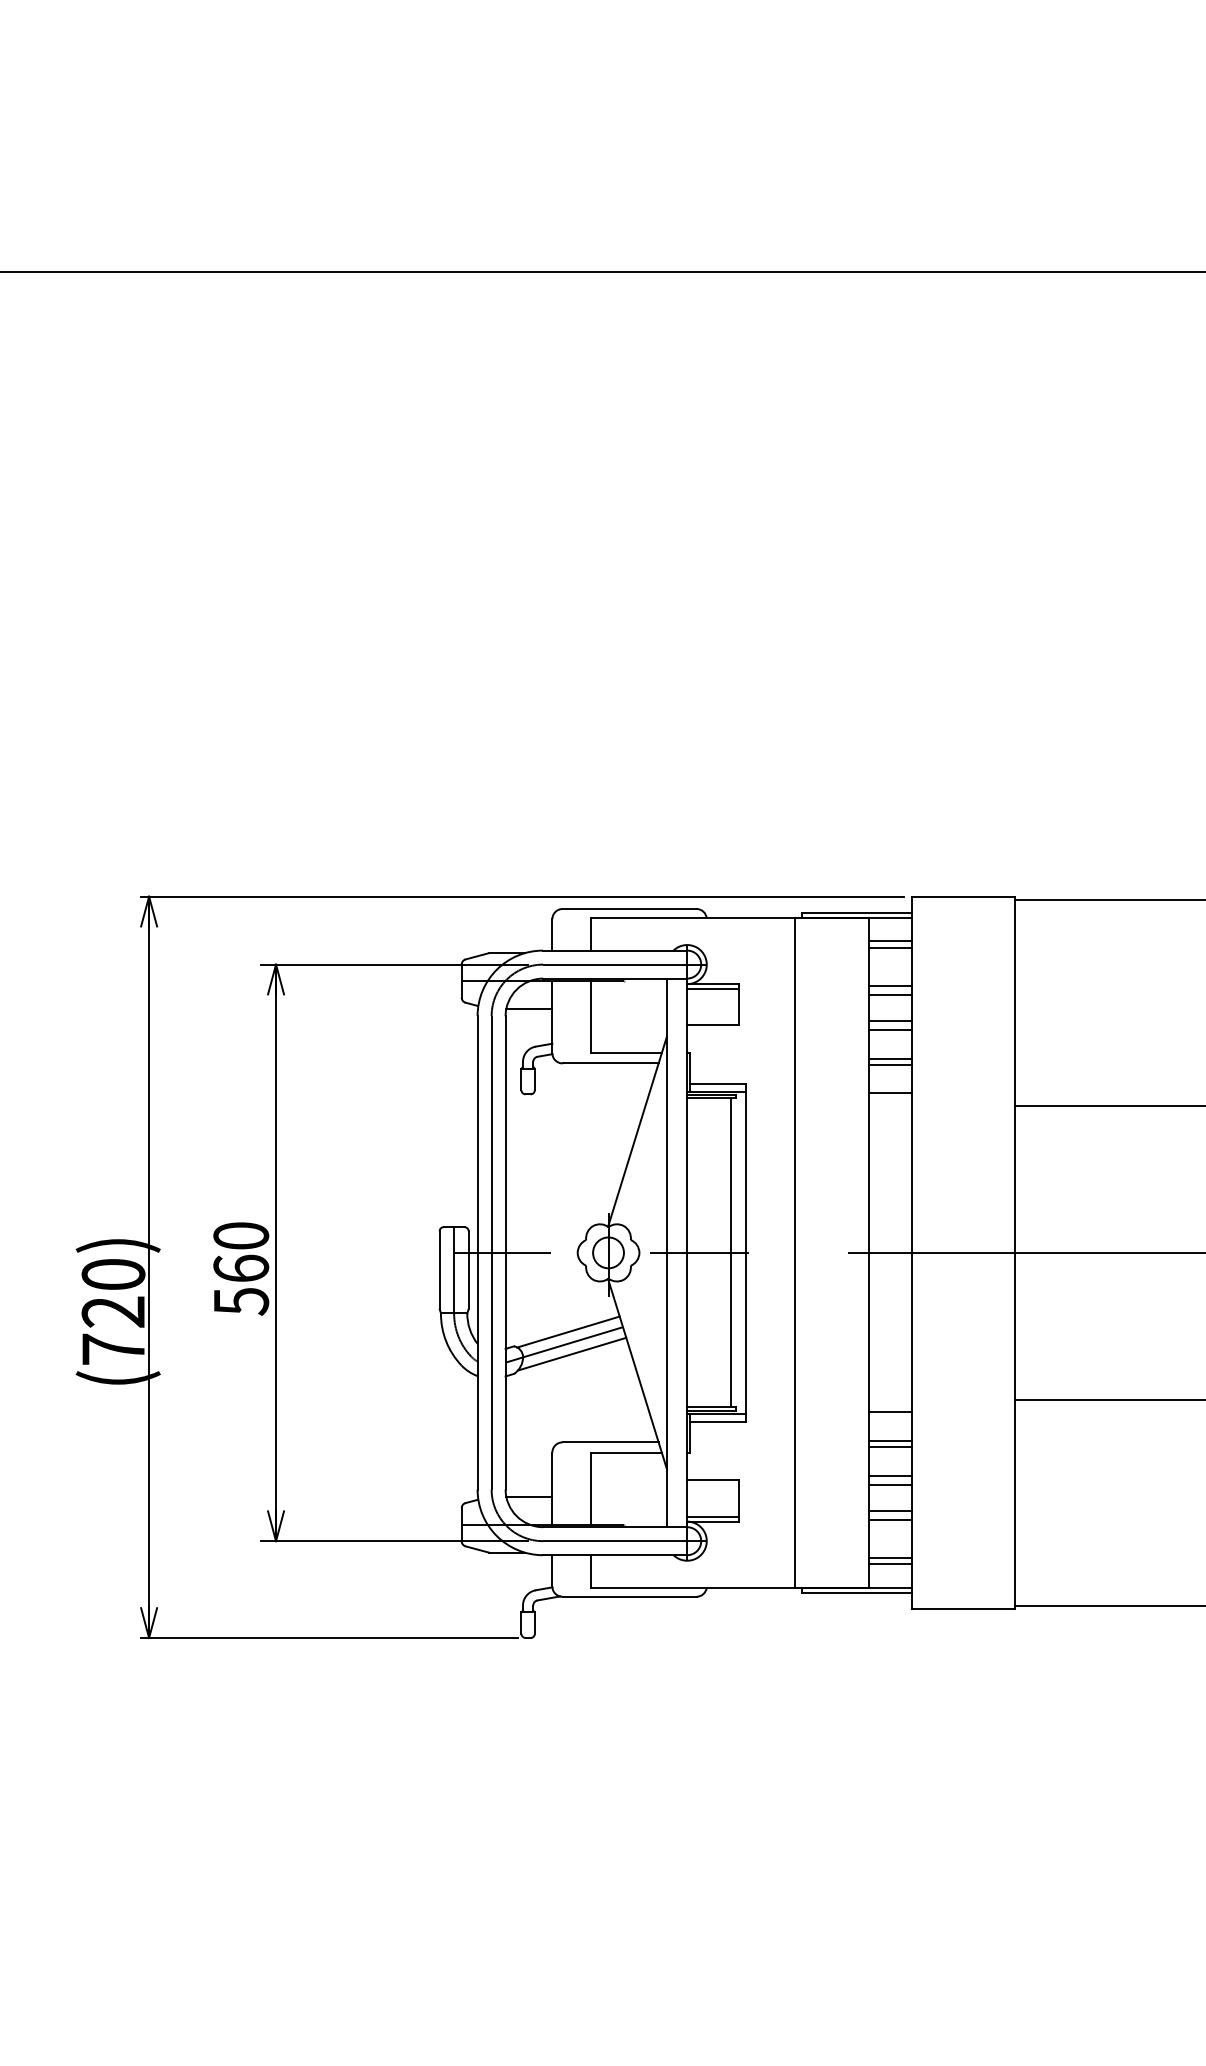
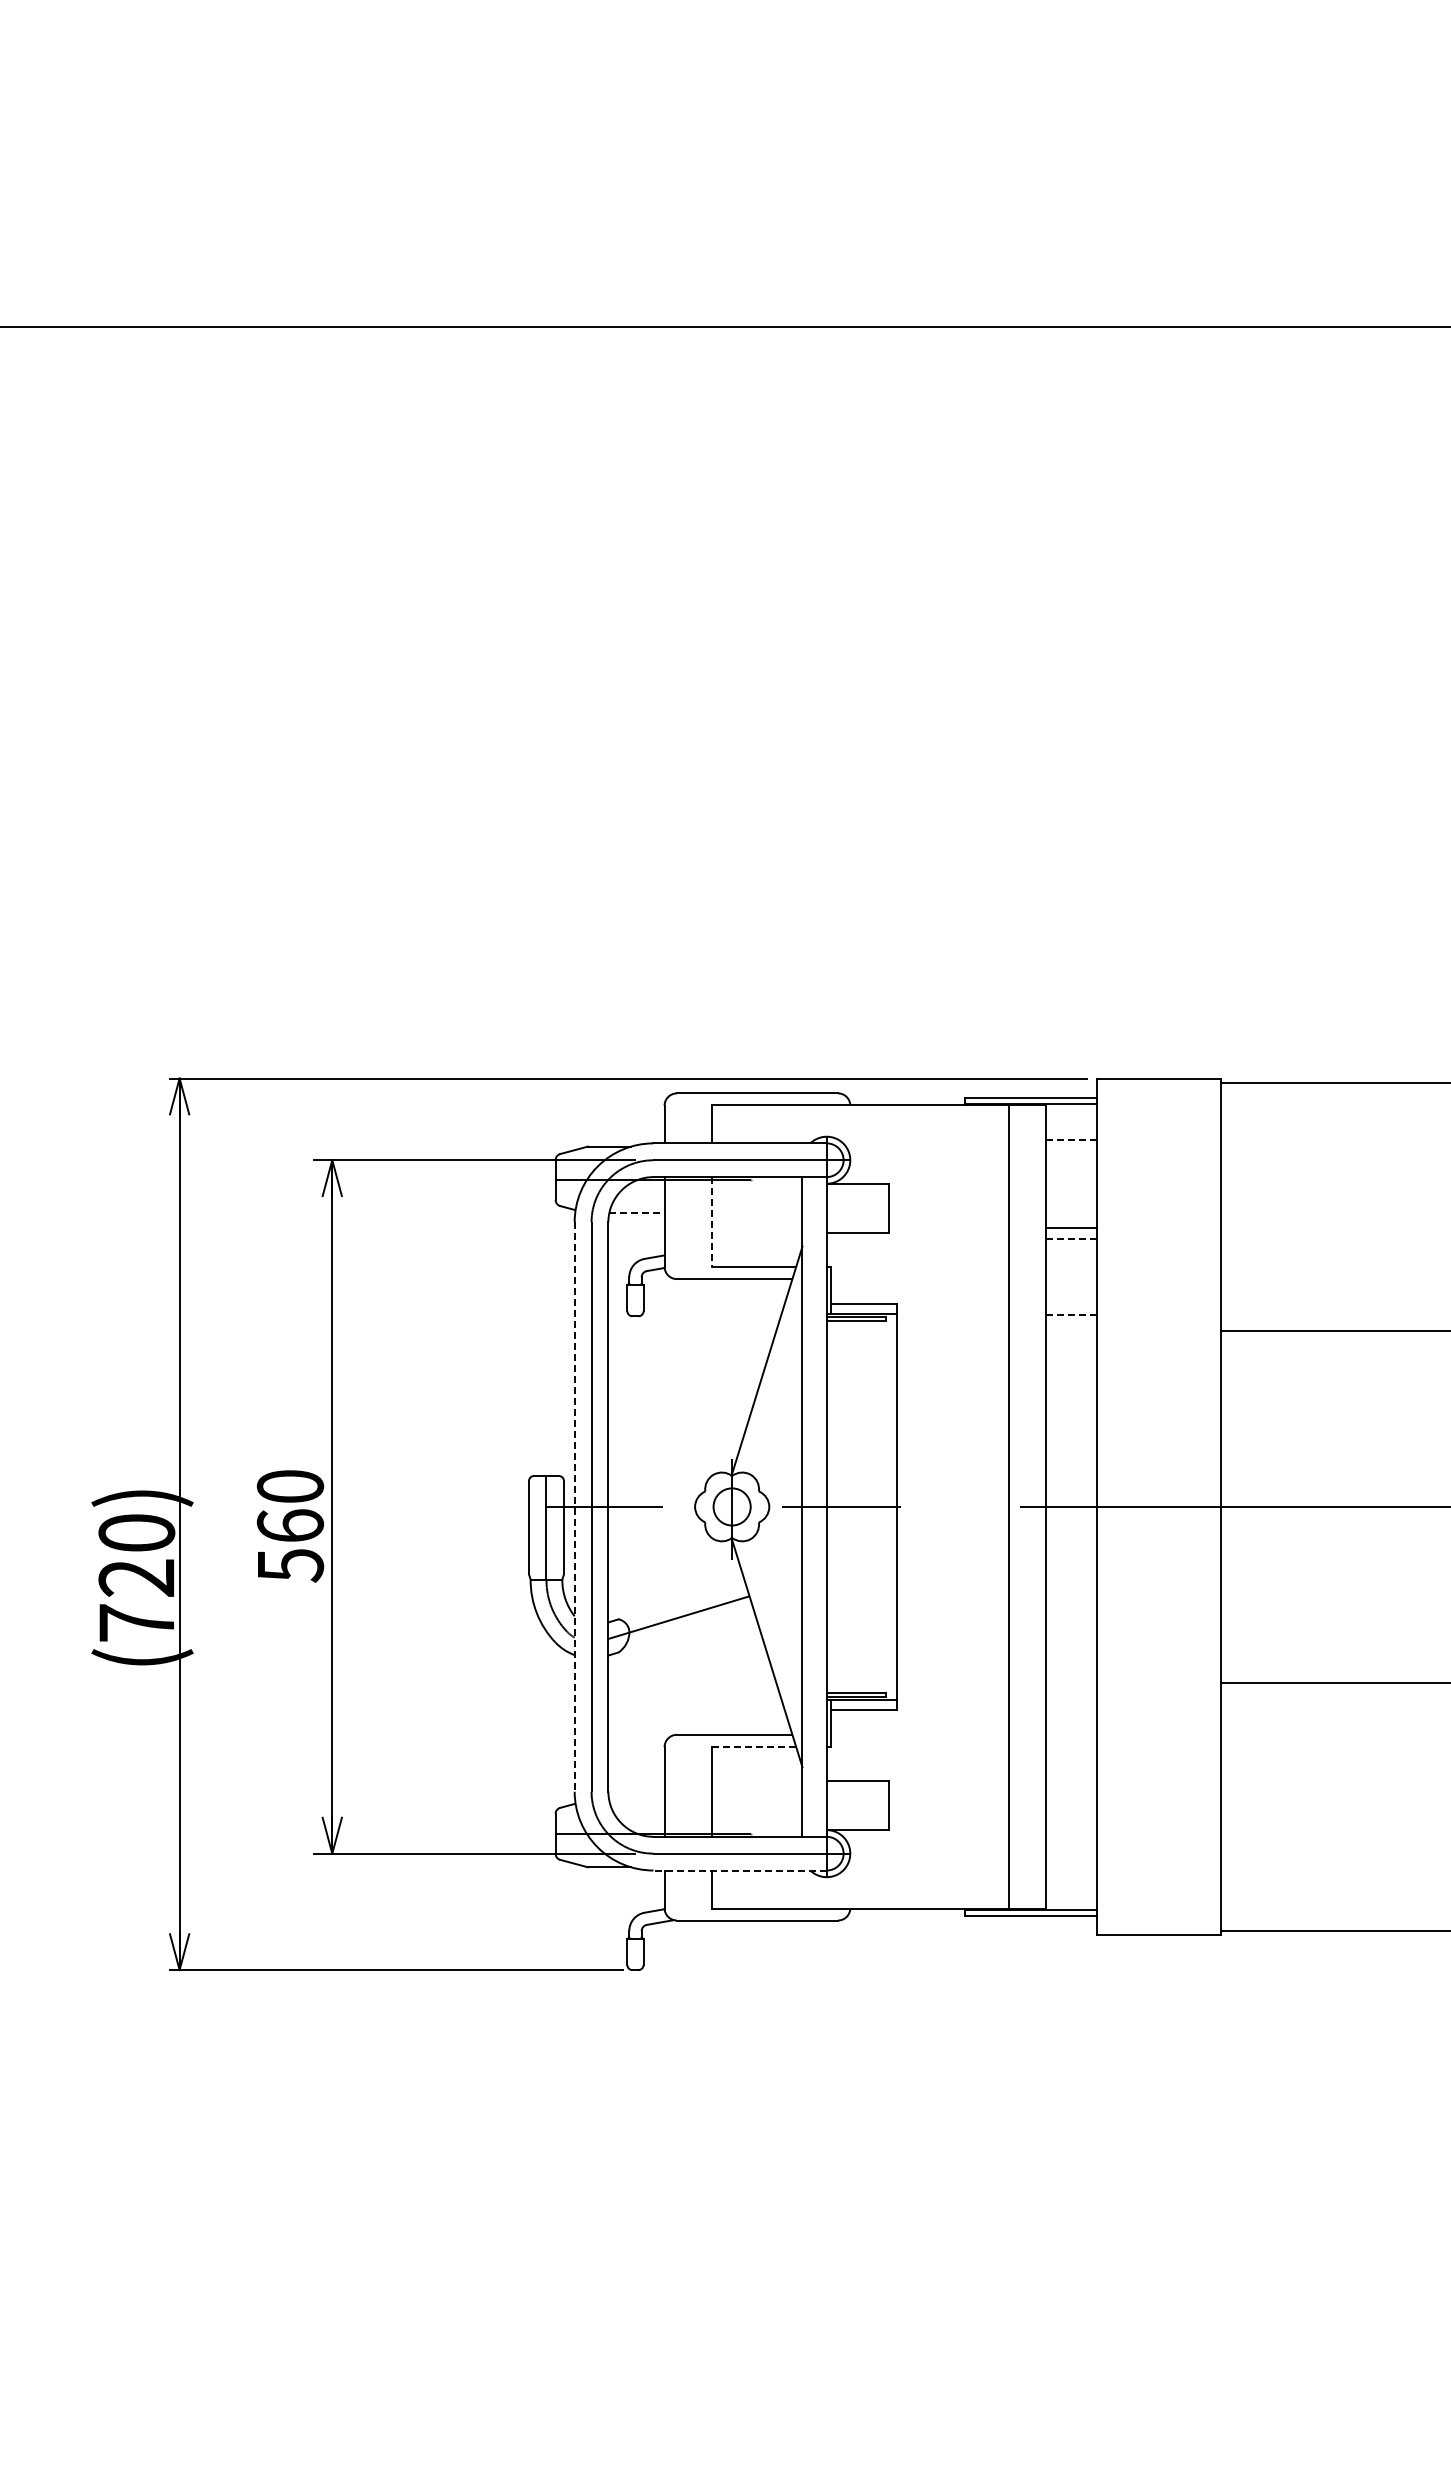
line: (889, 941) -> (1070, 1132), removed
line: (890, 947) -> (1071, 1139), solid -> dashed
line: (889, 985) -> (1070, 1185), removed
line: (712, 988) -> (857, 1189), removed
line: (889, 994) -> (1070, 1196), removed
line: (528, 1008) -> (636, 1213), solid -> dashed
line: (591, 1015) -> (711, 1221), solid -> dashed
line: (889, 1029) -> (1070, 1238), solid -> dashed
line: (889, 1058) -> (1070, 1273), removed
line: (889, 1064) -> (1070, 1280), removed
line: (889, 1093) -> (1070, 1315), solid -> dashed
line: (477, 1252) -> (574, 1506), solid -> dashed
line: (731, 1252) -> (879, 1506), removed
line: (795, 1252) -> (1008, 1506), moved
line: (568, 1331) -> (683, 1601), removed
line: (572, 1353) -> (688, 1628), removed
line: (889, 1412) -> (1070, 1698), removed
line: (889, 1440) -> (1070, 1732), removed
line: (889, 1447) -> (1070, 1740), removed
line: (627, 1452) -> (754, 1747), solid -> dashed
line: (889, 1476) -> (1070, 1775), removed
line: (889, 1485) -> (1070, 1786), removed
line: (528, 1496) -> (636, 1800), removed
line: (889, 1511) -> (1070, 1817), removed
line: (712, 1516) -> (857, 1824), removed
line: (889, 1520) -> (1070, 1828), removed
line: (615, 1555) -> (740, 1870), solid -> dashed
line: (889, 1558) -> (1070, 1874), removed
line: (889, 1564) -> (1070, 1881), removed

